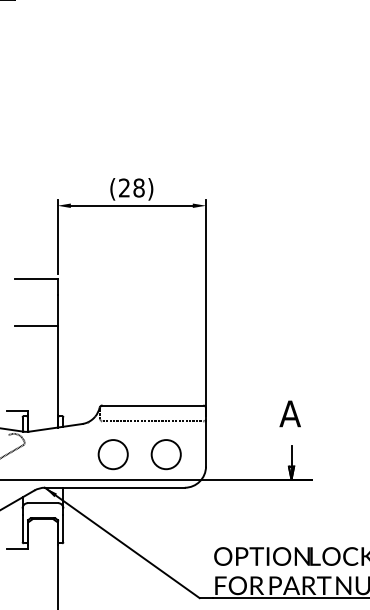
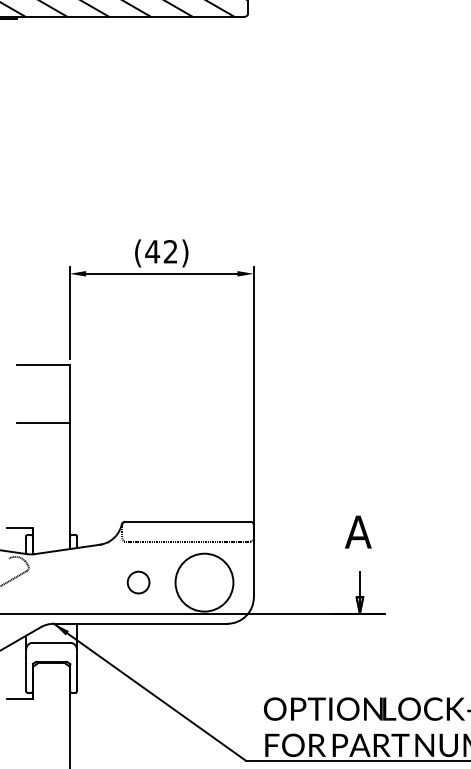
text: (131, 187) -> (161, 251), (28) -> (42)
circle: (113, 454) -> (138, 582), size x0.6
circle: (166, 454) -> (204, 582), size x1.6

